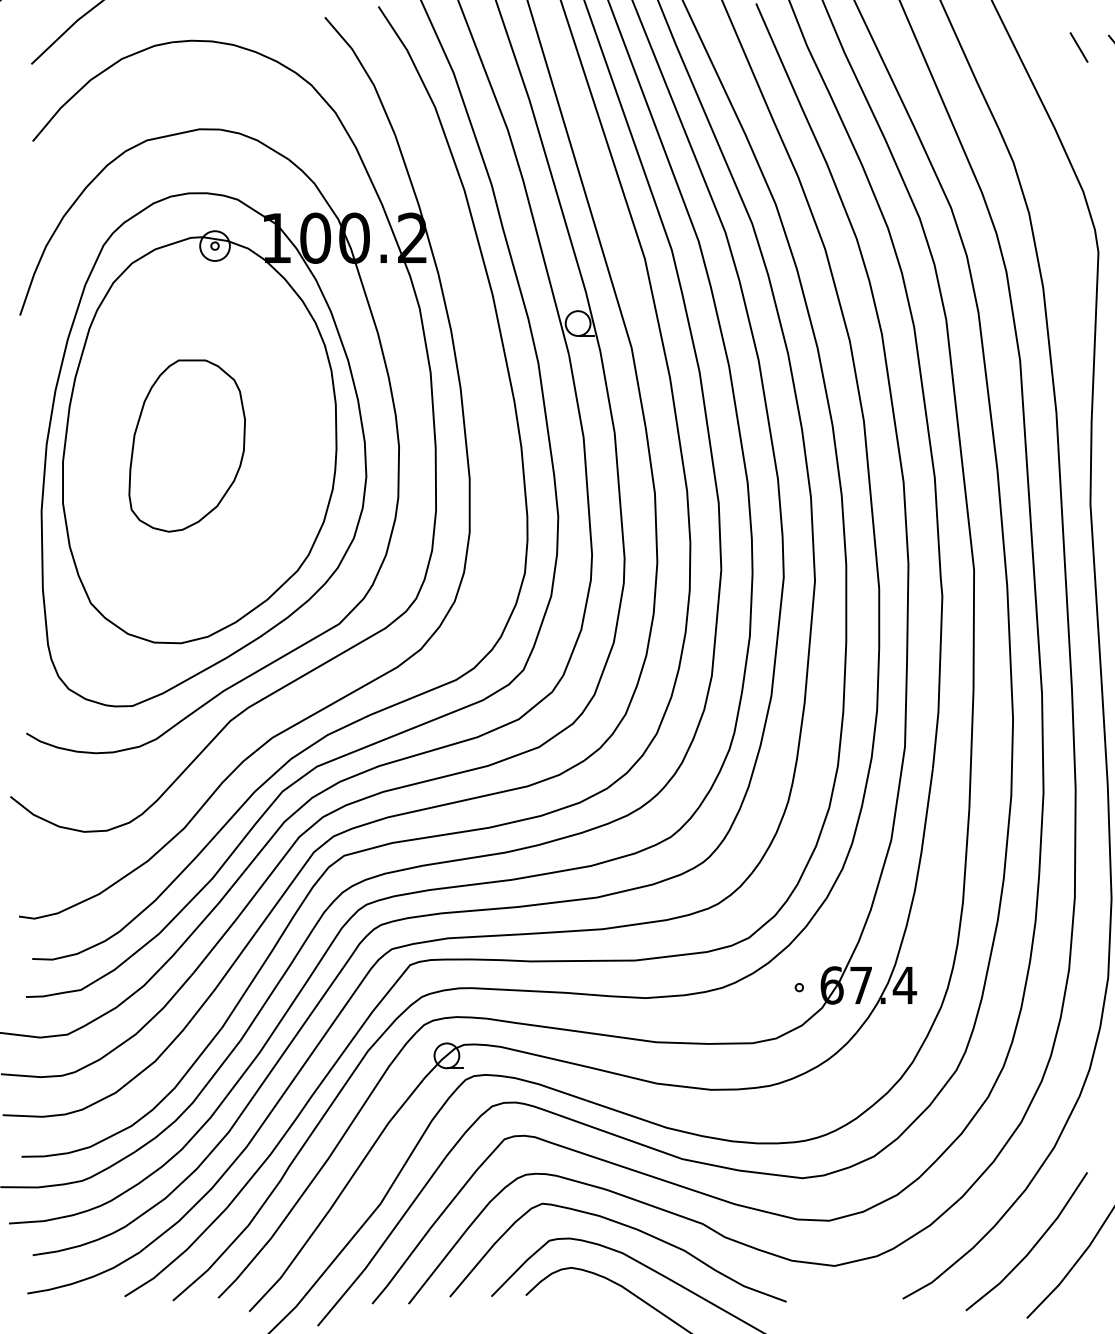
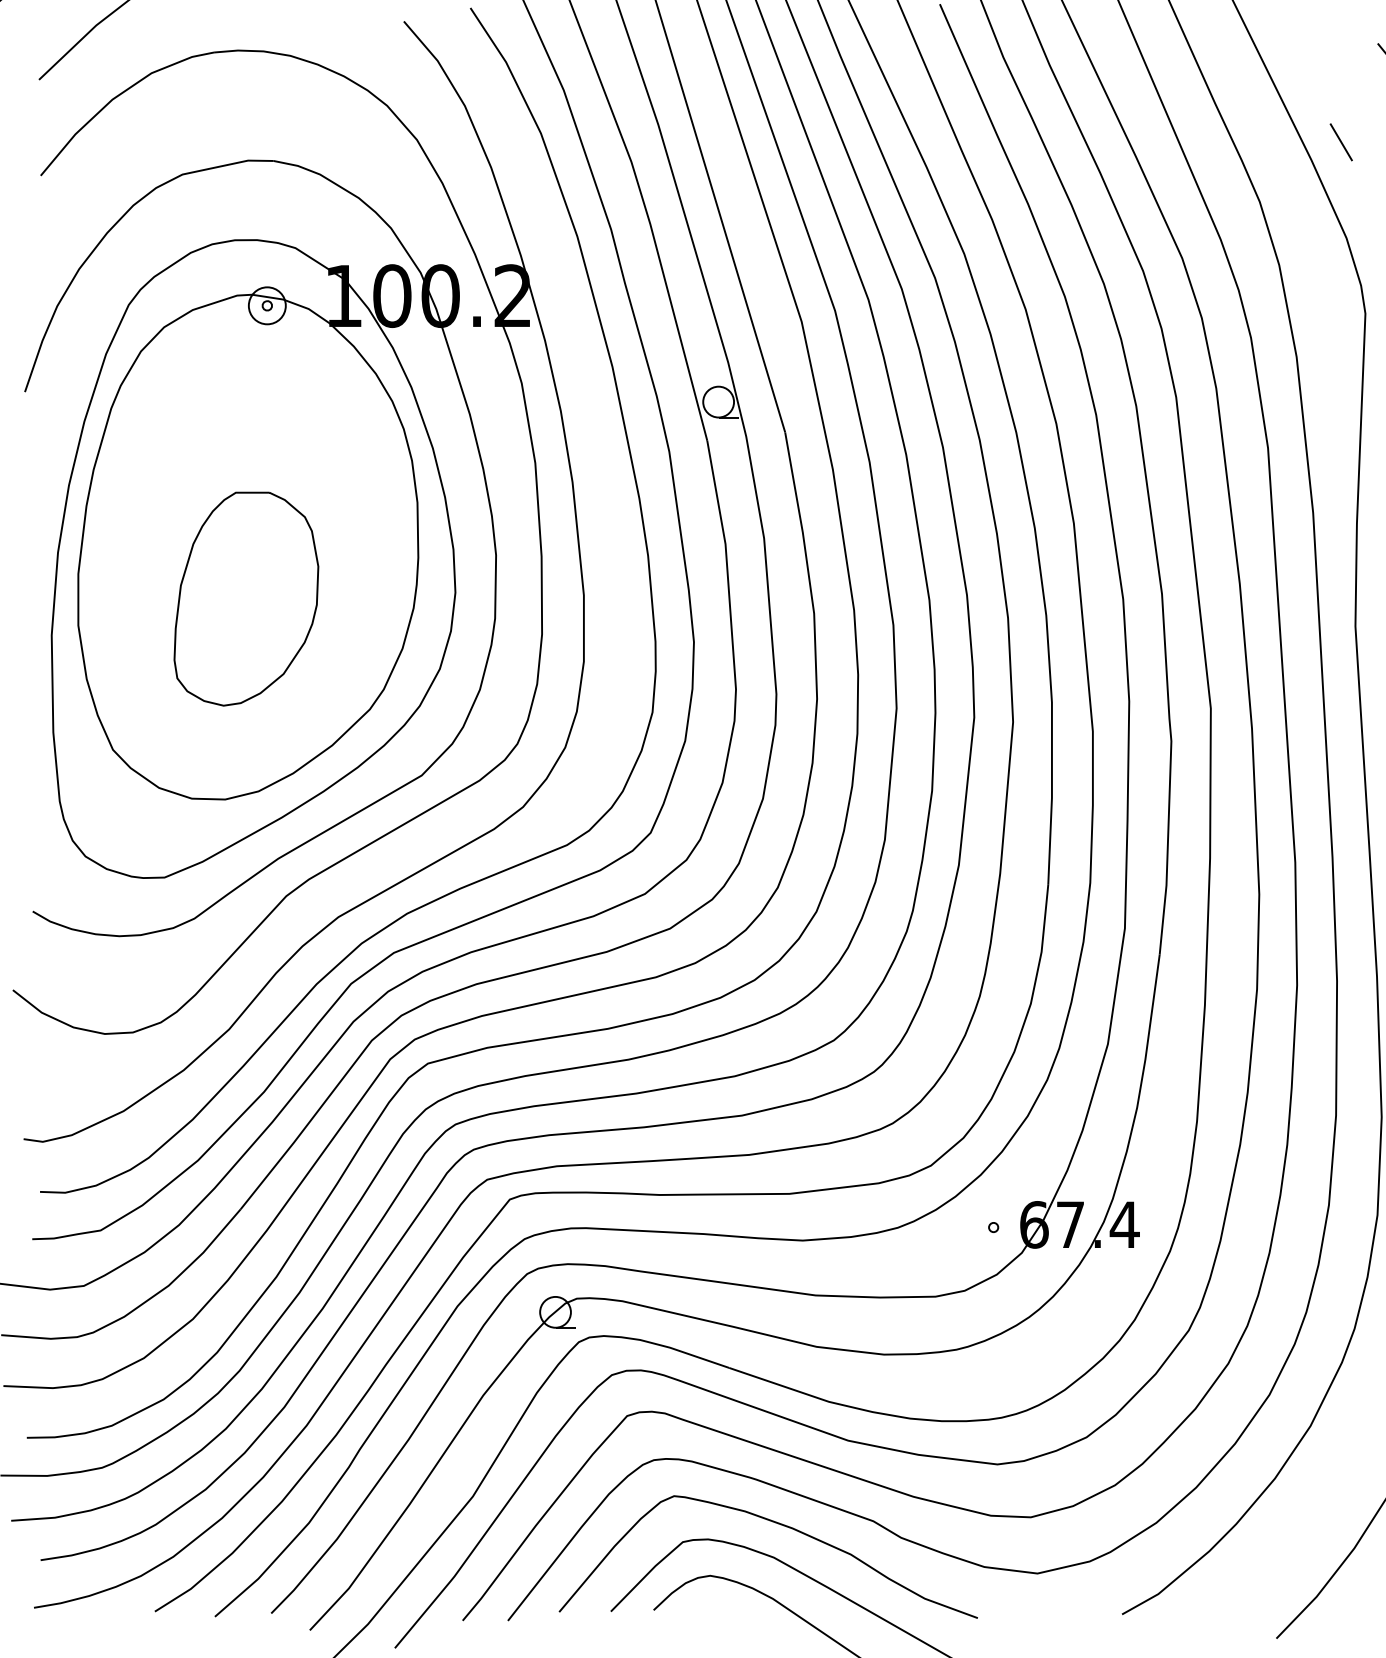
line: (1078, 47) -> (1340, 142), moved
part: (186, 445) -> (245, 598), moved
line: (1032, 1246) -> (1283, 1549), removed

